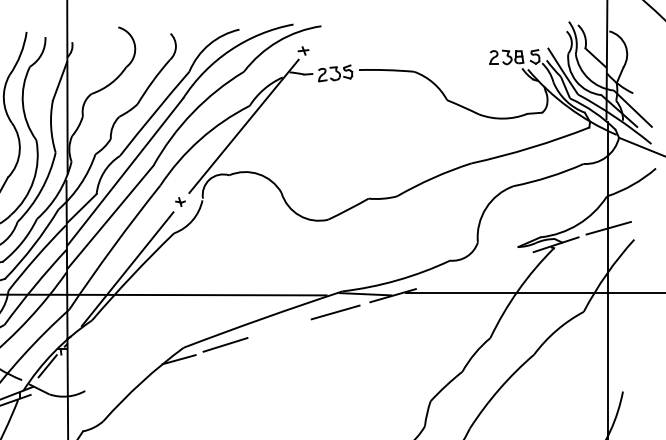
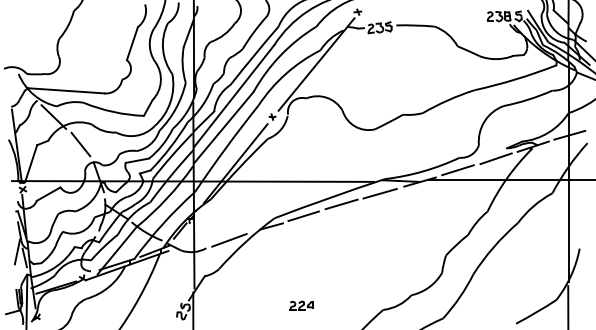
line: (501, 261) -> (495, 158), added
line: (447, 278) -> (457, 170), added
line: (279, 327) -> (341, 204), added
line: (118, 379) -> (229, 240), added

